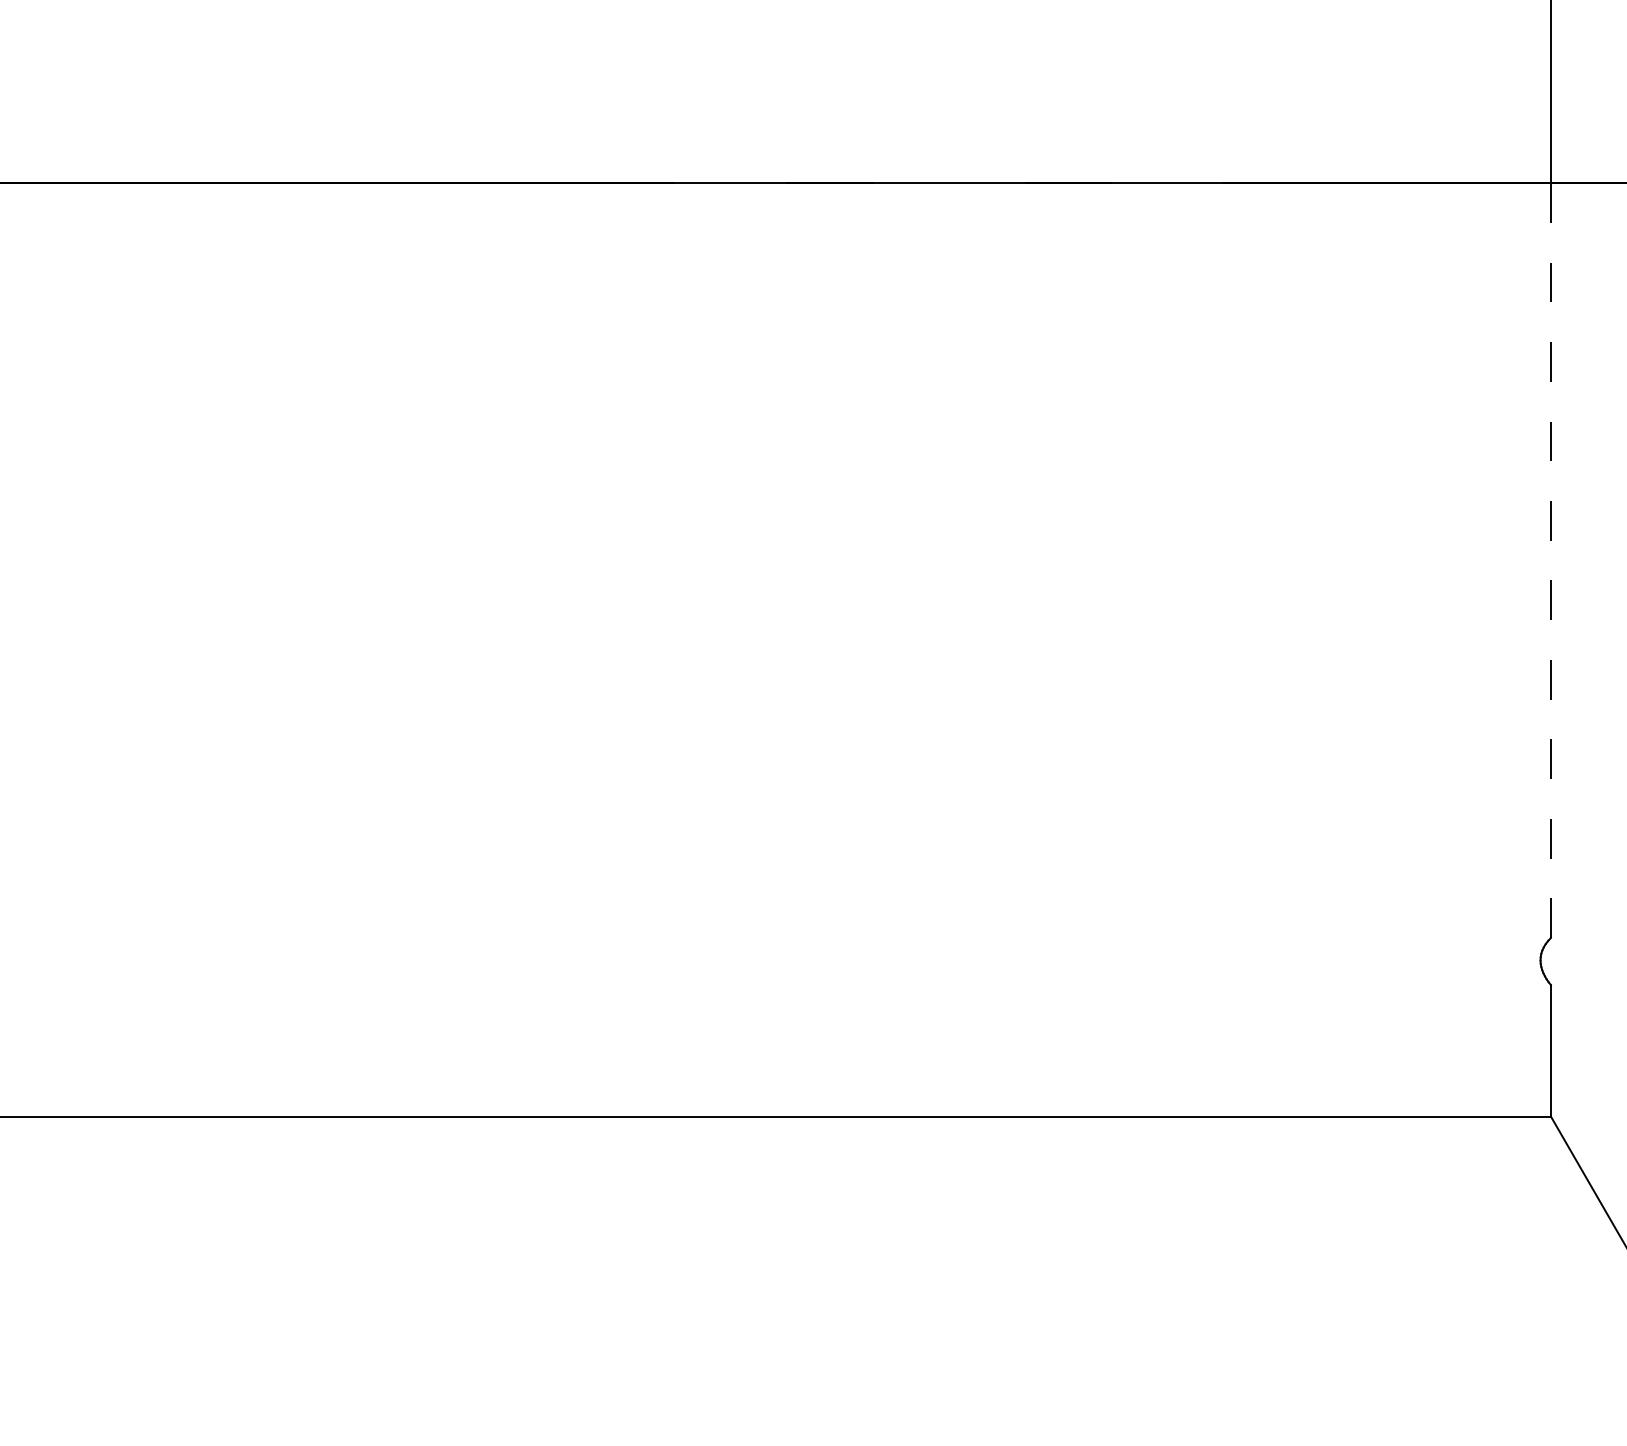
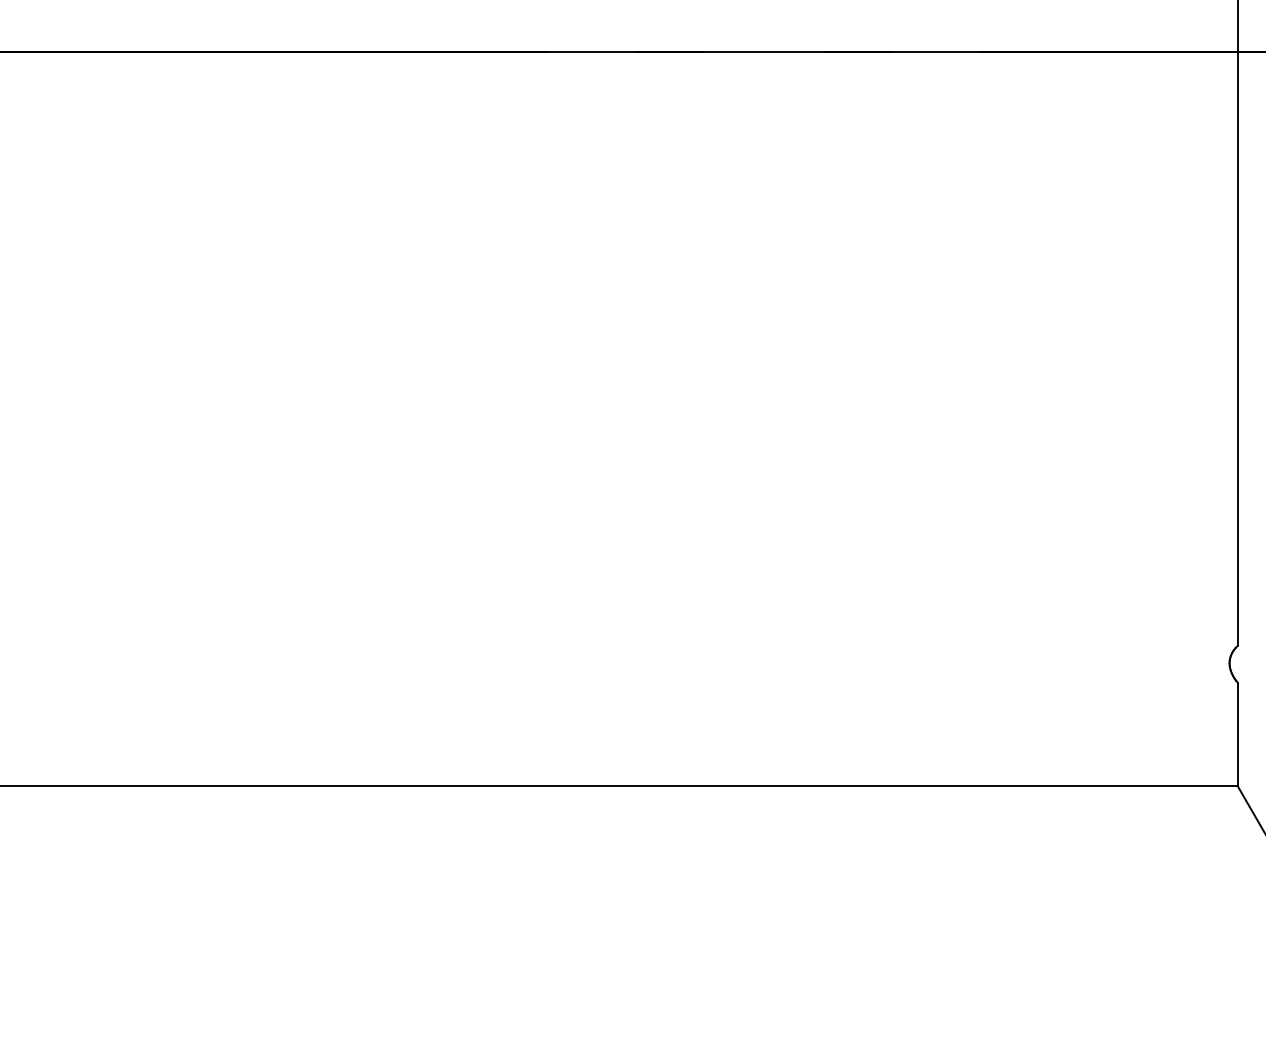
line: (1550, 560) -> (1237, 348), dashed -> solid

